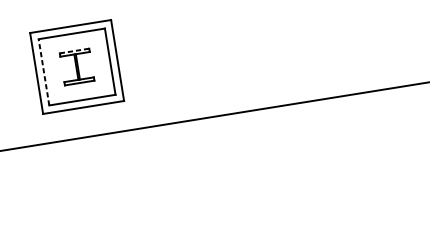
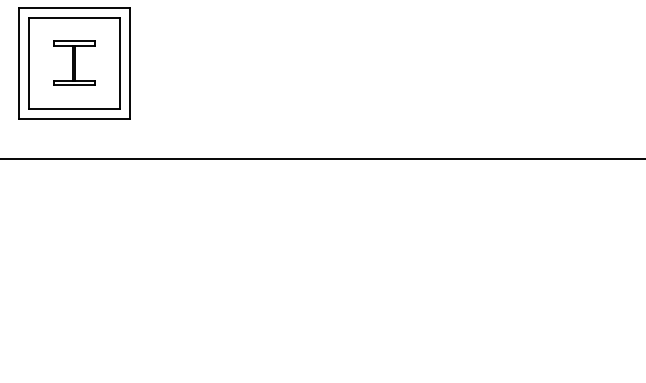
line: (74, 51) -> (74, 41), dashed -> solid
line: (44, 71) -> (29, 62), dashed -> solid

